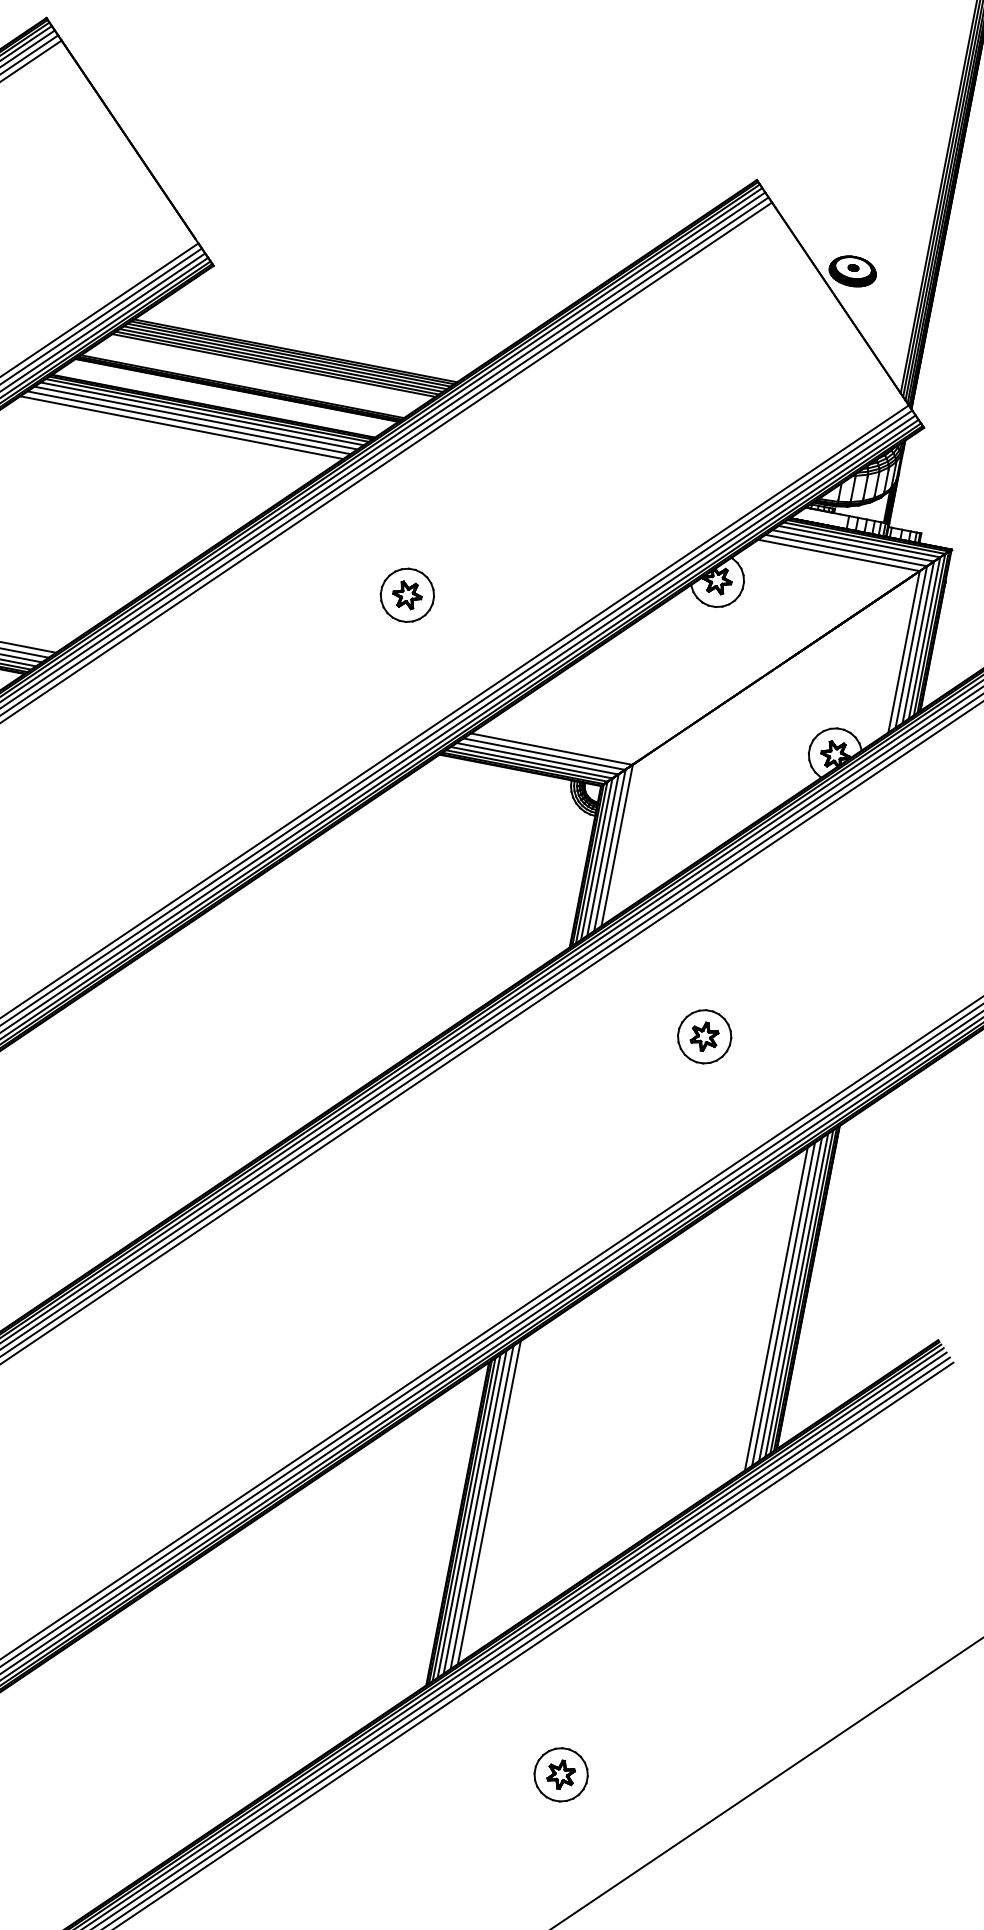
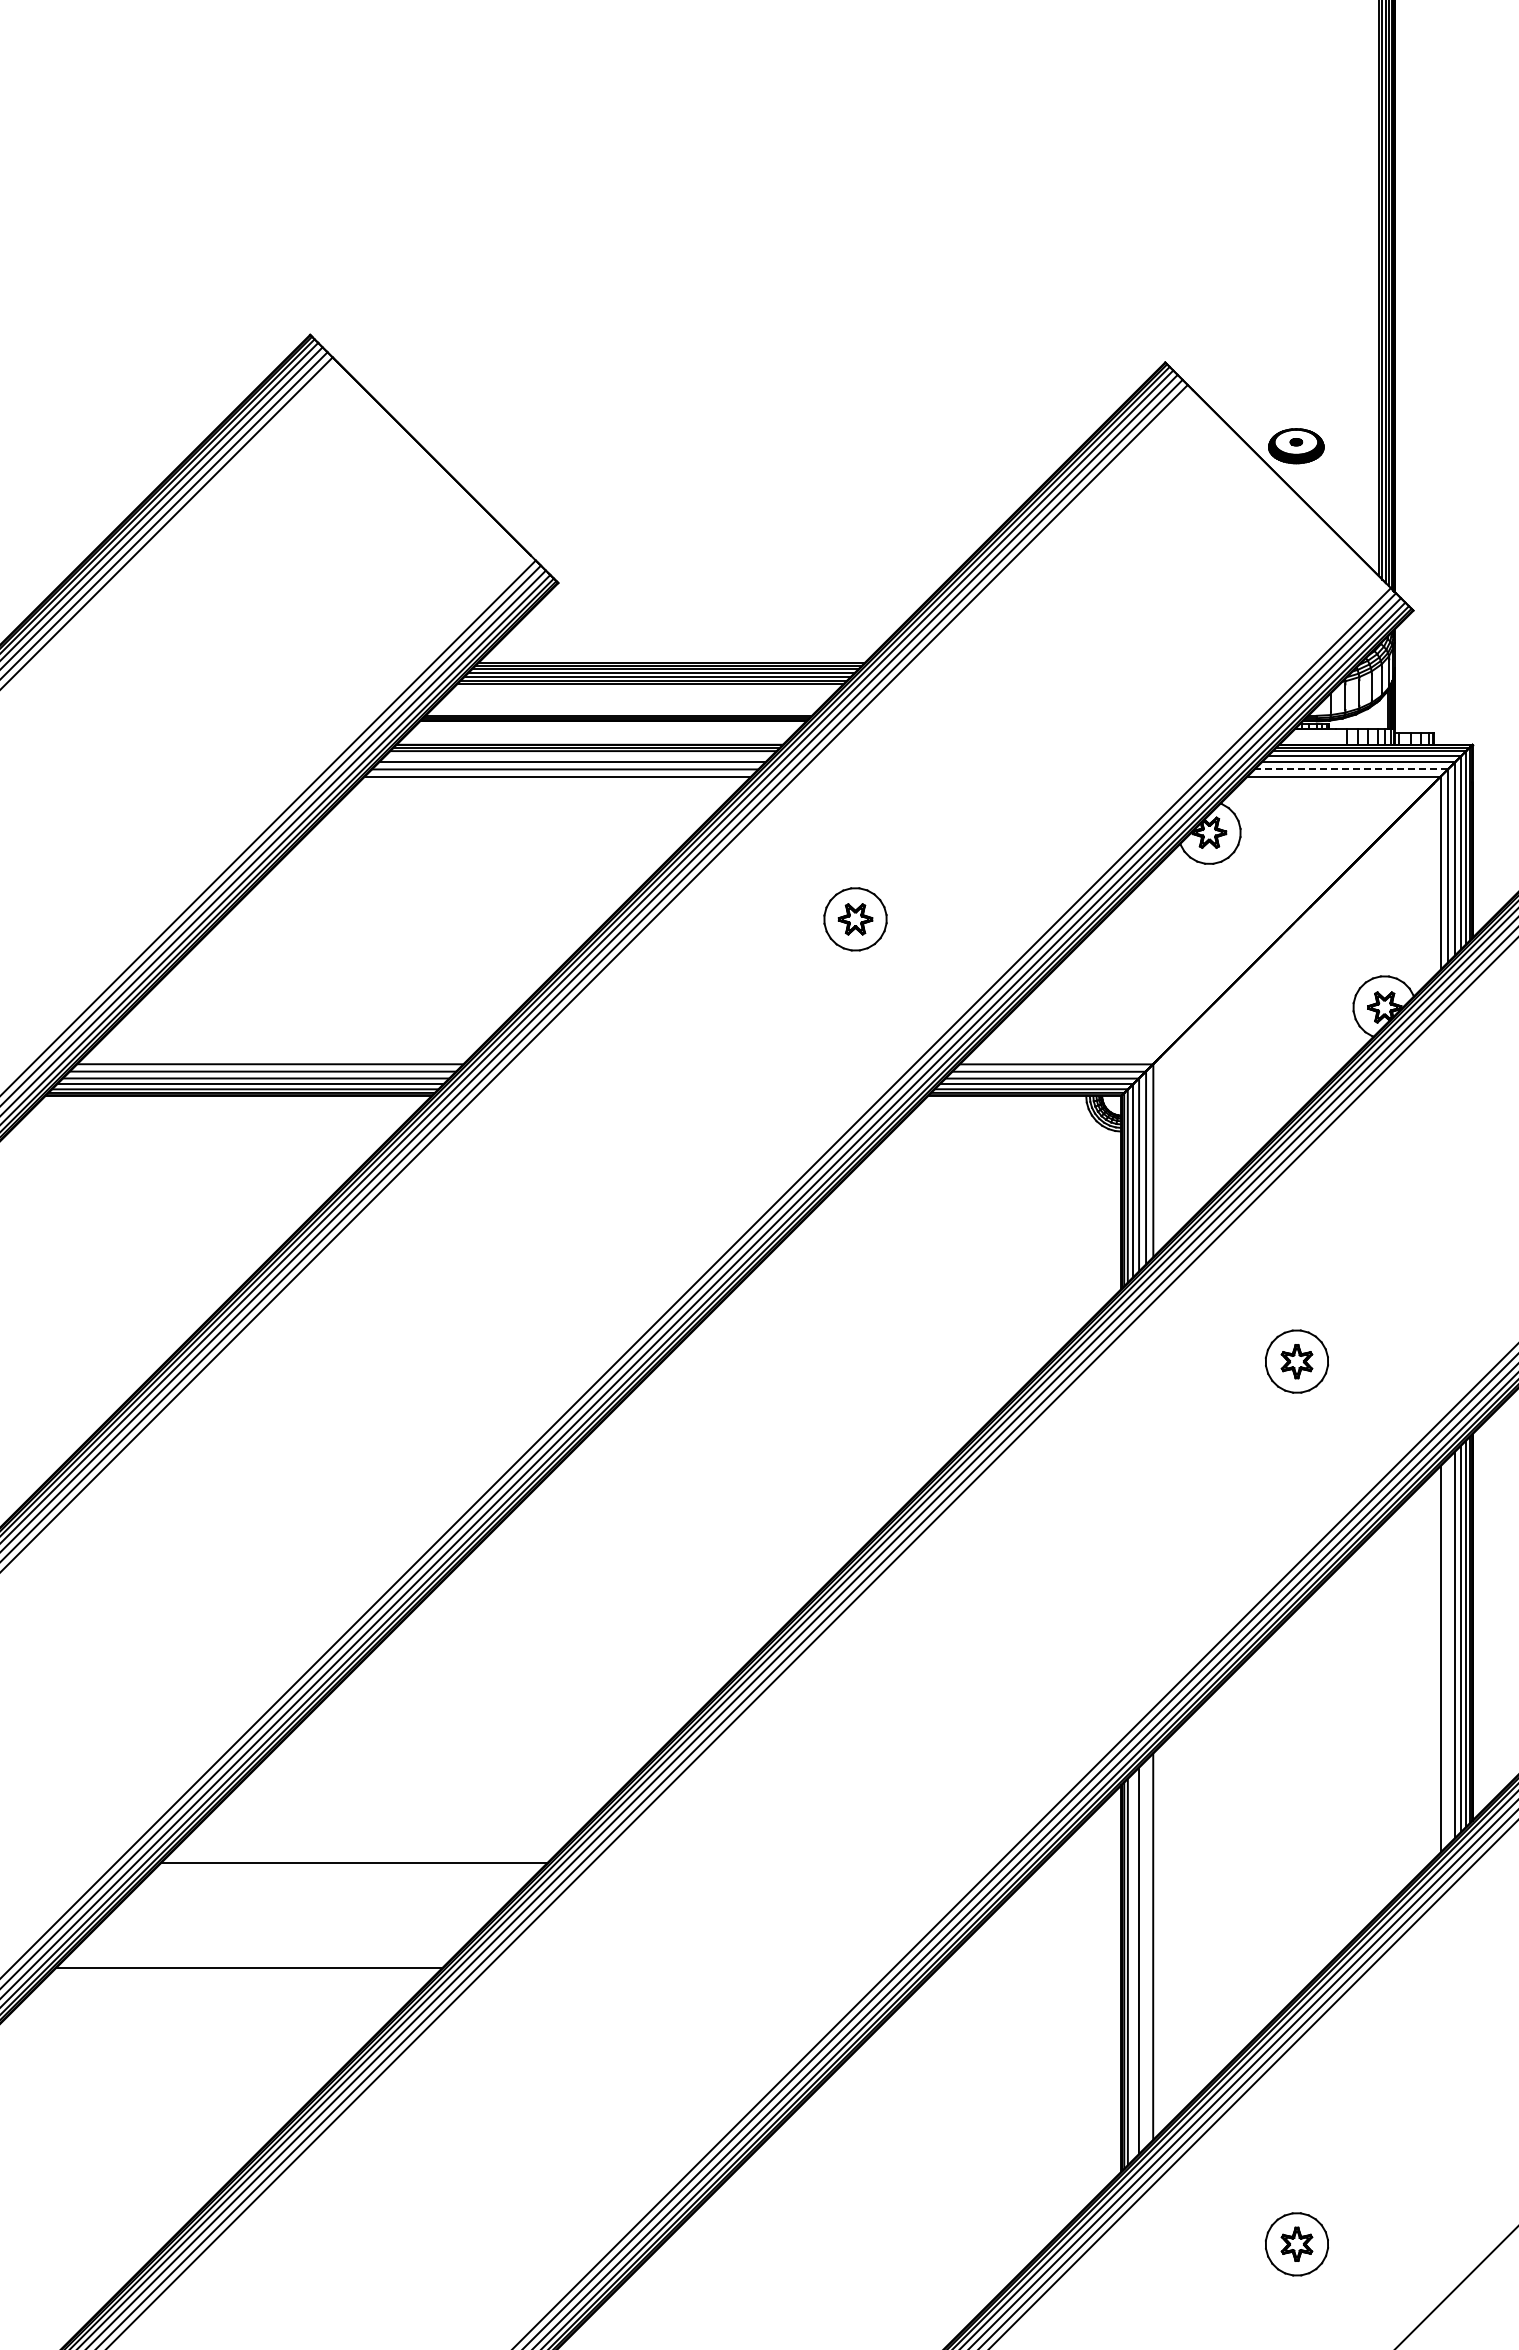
line: (202, 414) -> (578, 756), removed
line: (846, 550) -> (1351, 769), solid -> dashed
line: (783, 1304) -> (1447, 1652), removed
line: (481, 1507) -> (1145, 1953), removed
line: (468, 1516) -> (1132, 1967), removed

